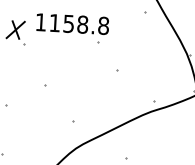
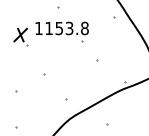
text: (82, 24) -> (69, 28), 1158.8 -> 1153.8

